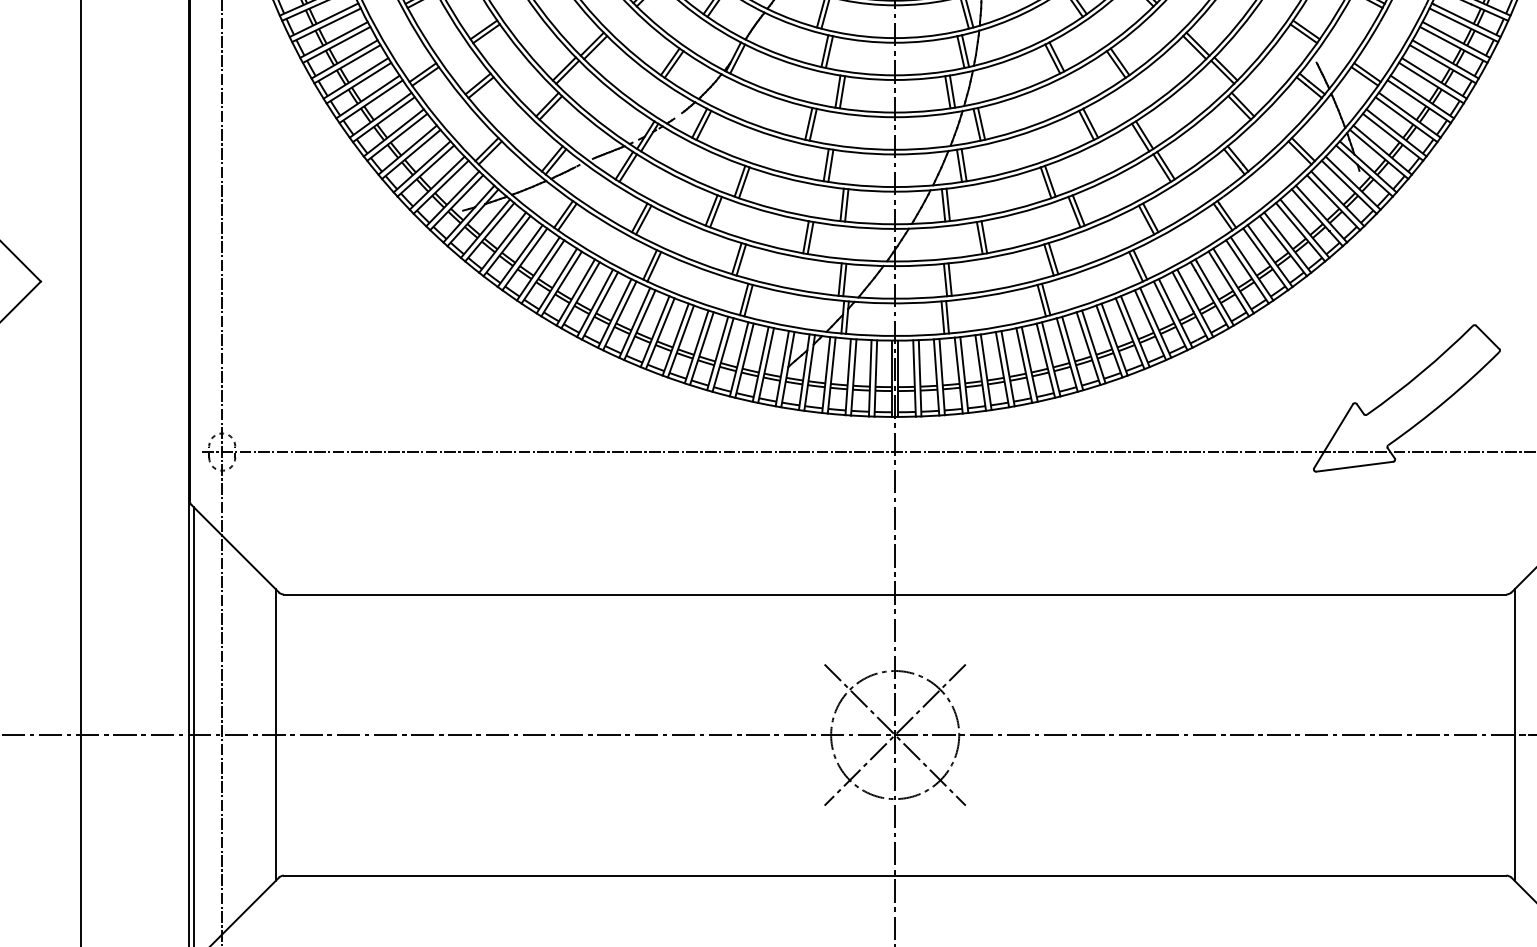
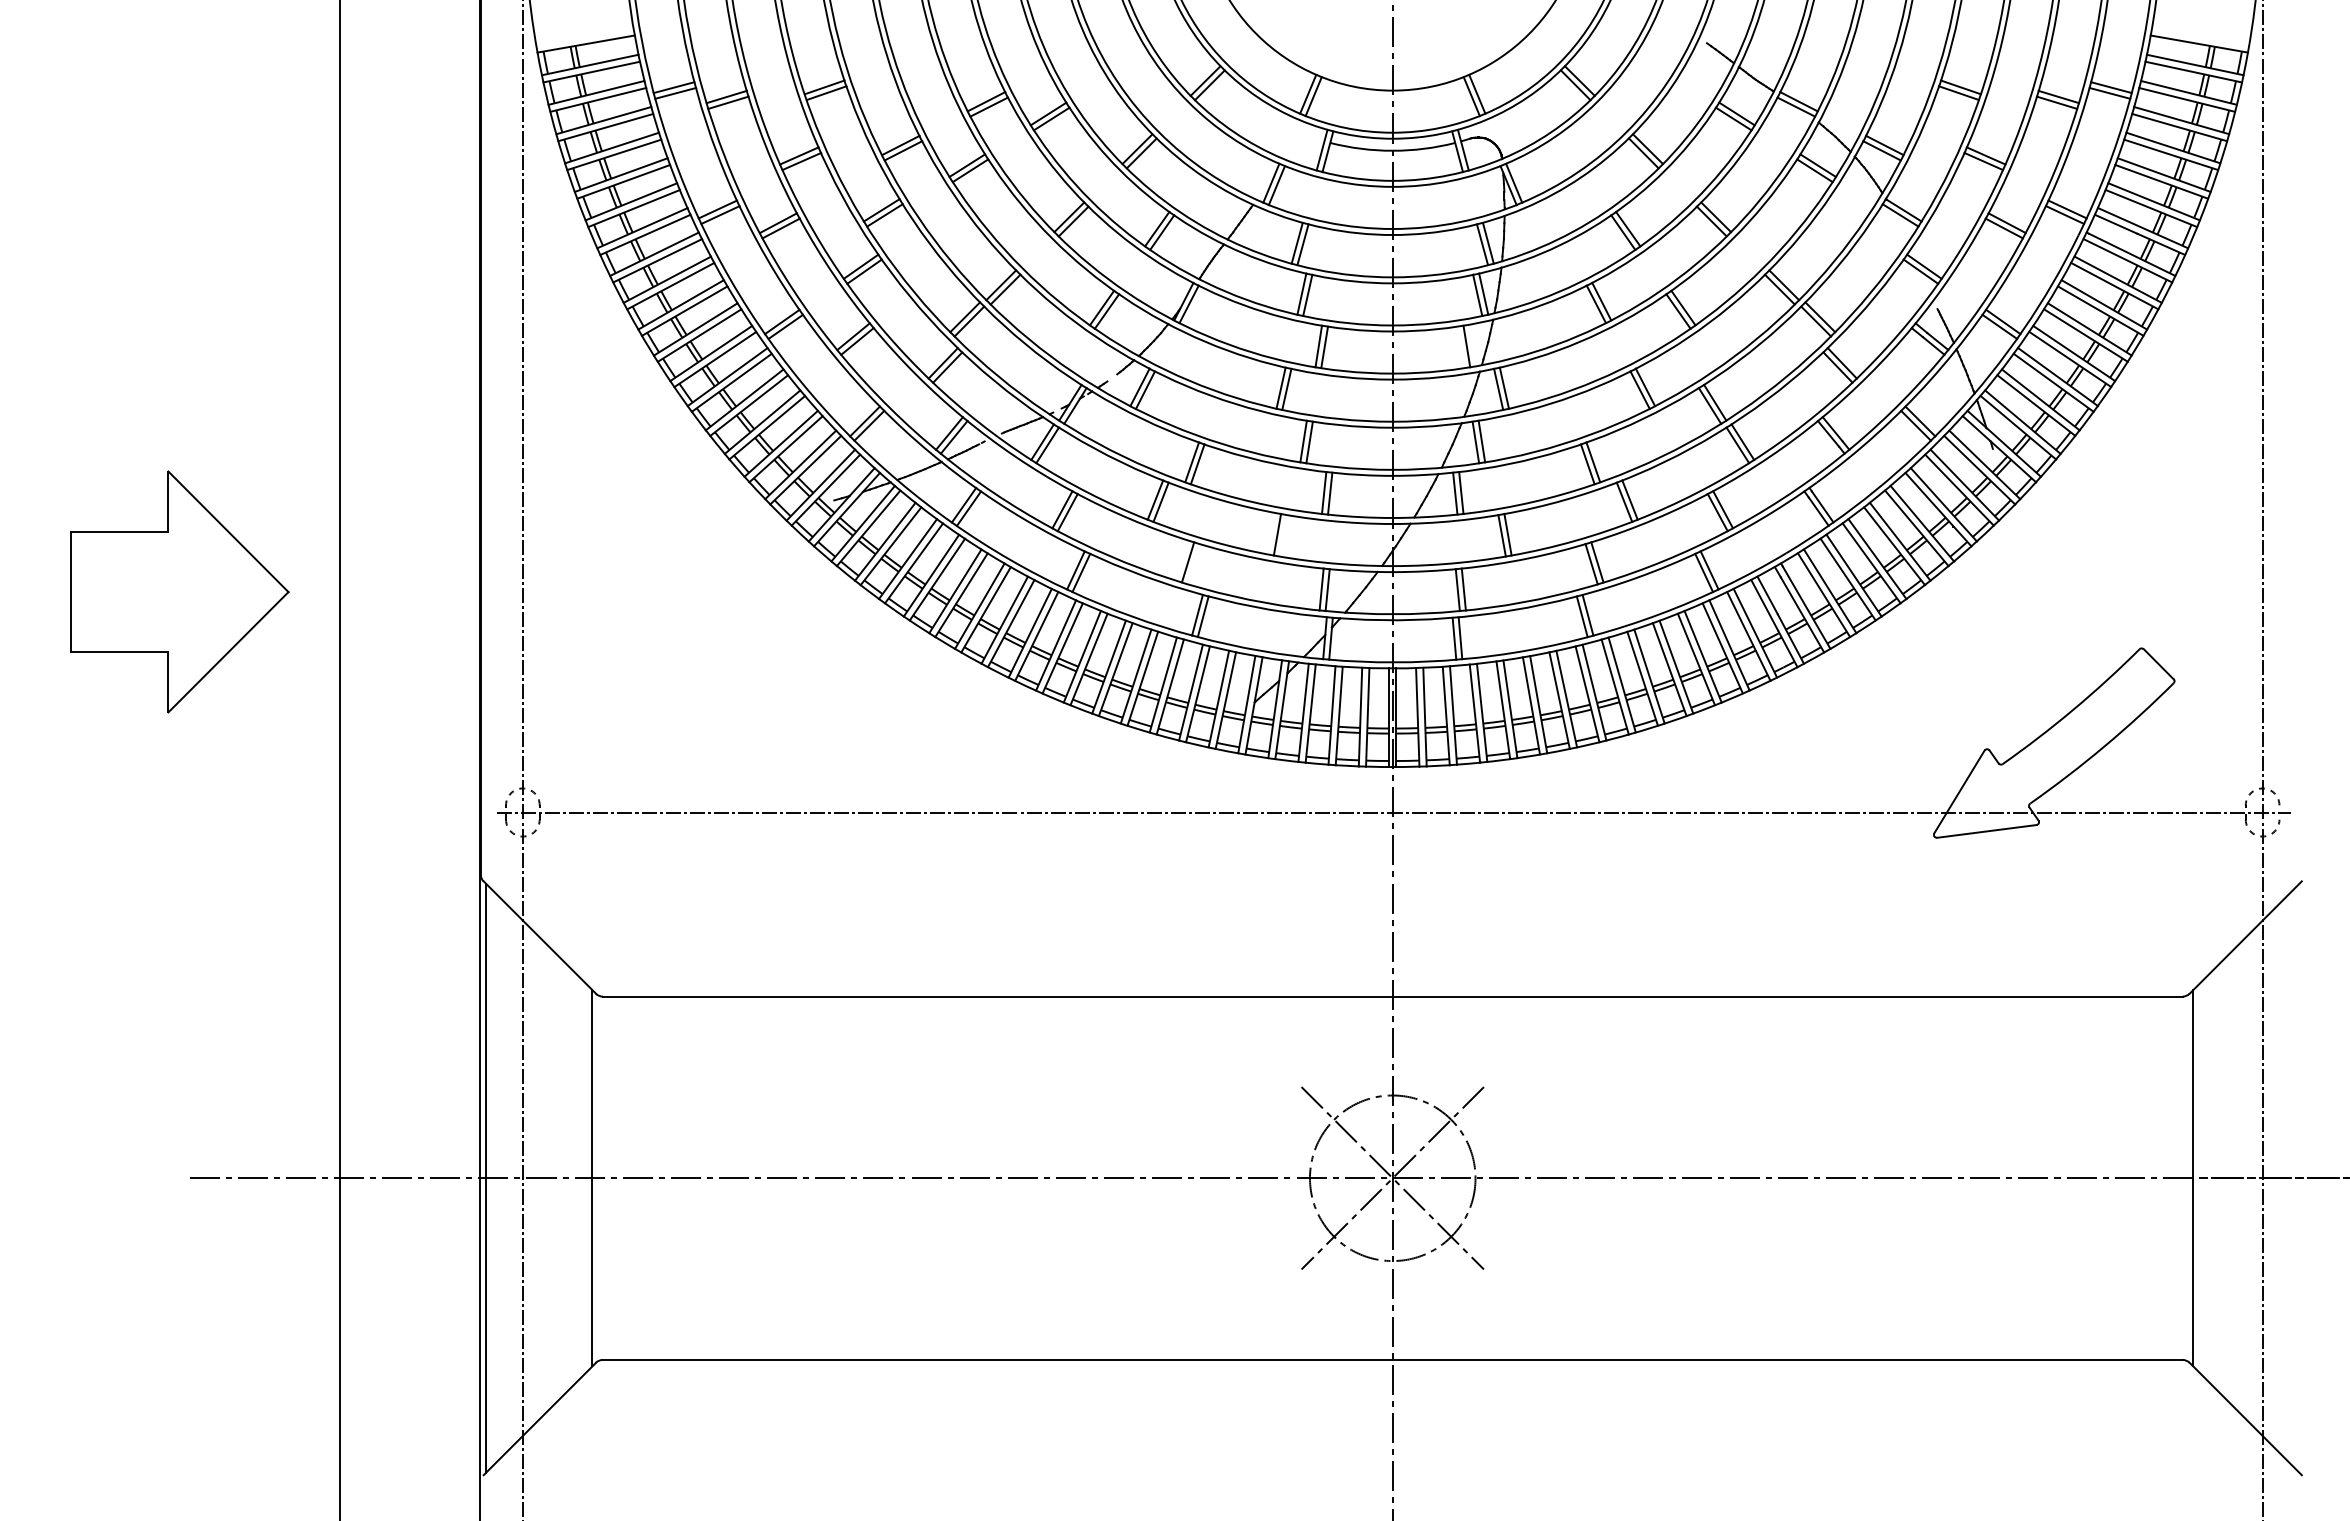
line: (947, 92) -> (1460, 347), removed
line: (810, 237) -> (1283, 535), removed
line: (741, 259) -> (1193, 563), removed

